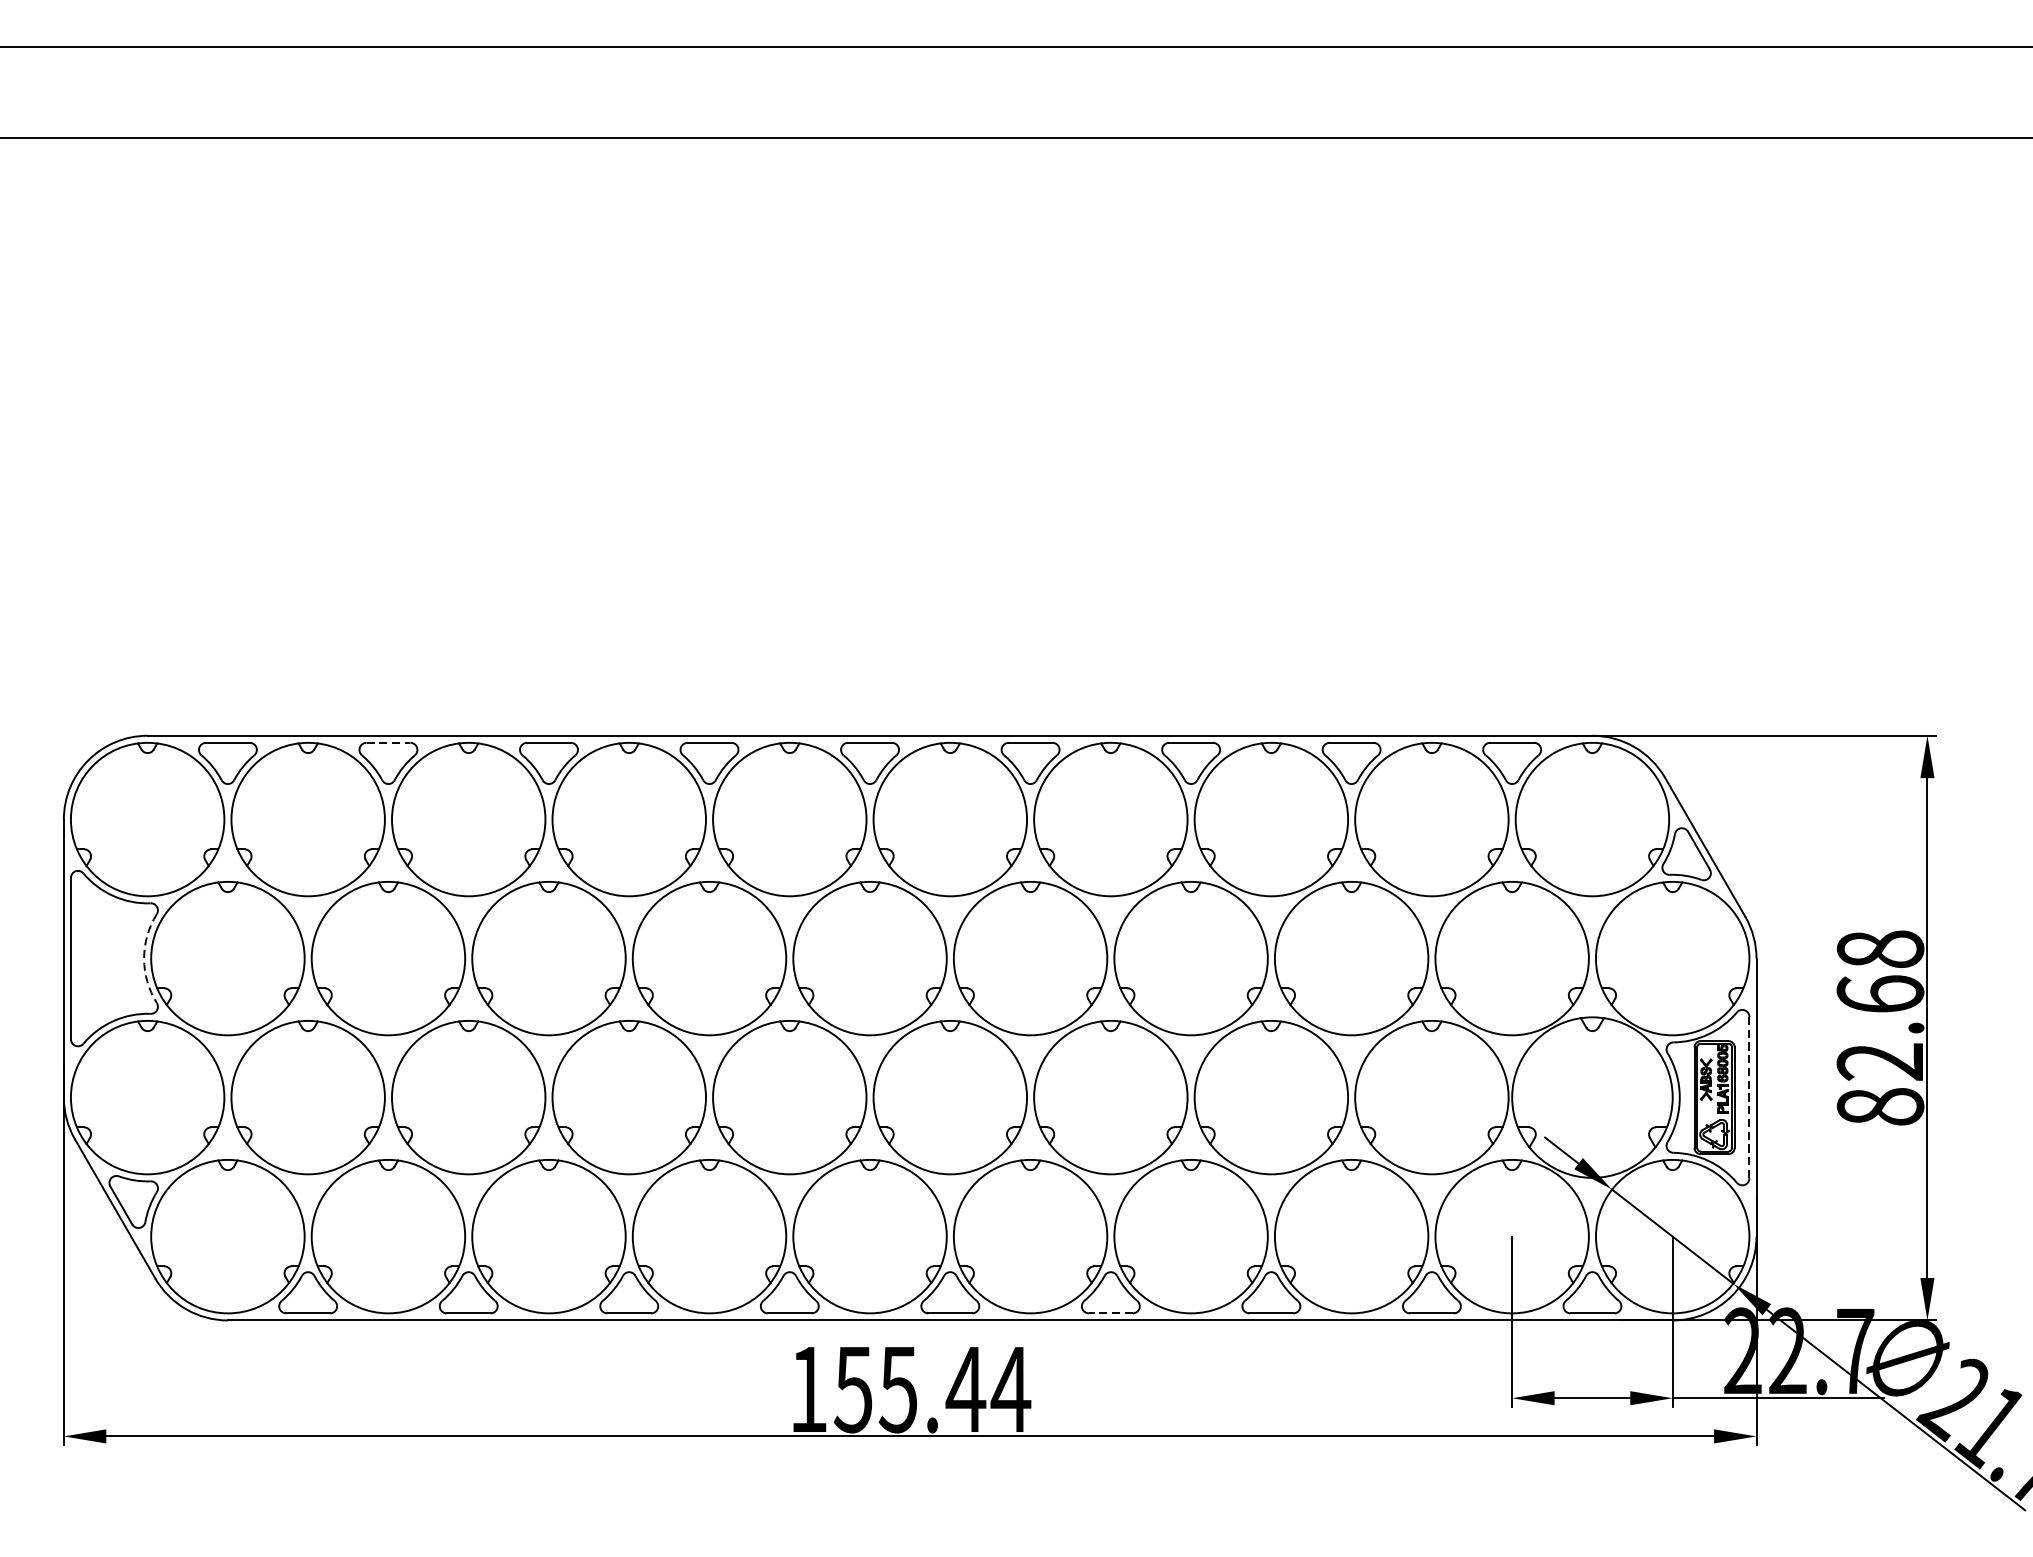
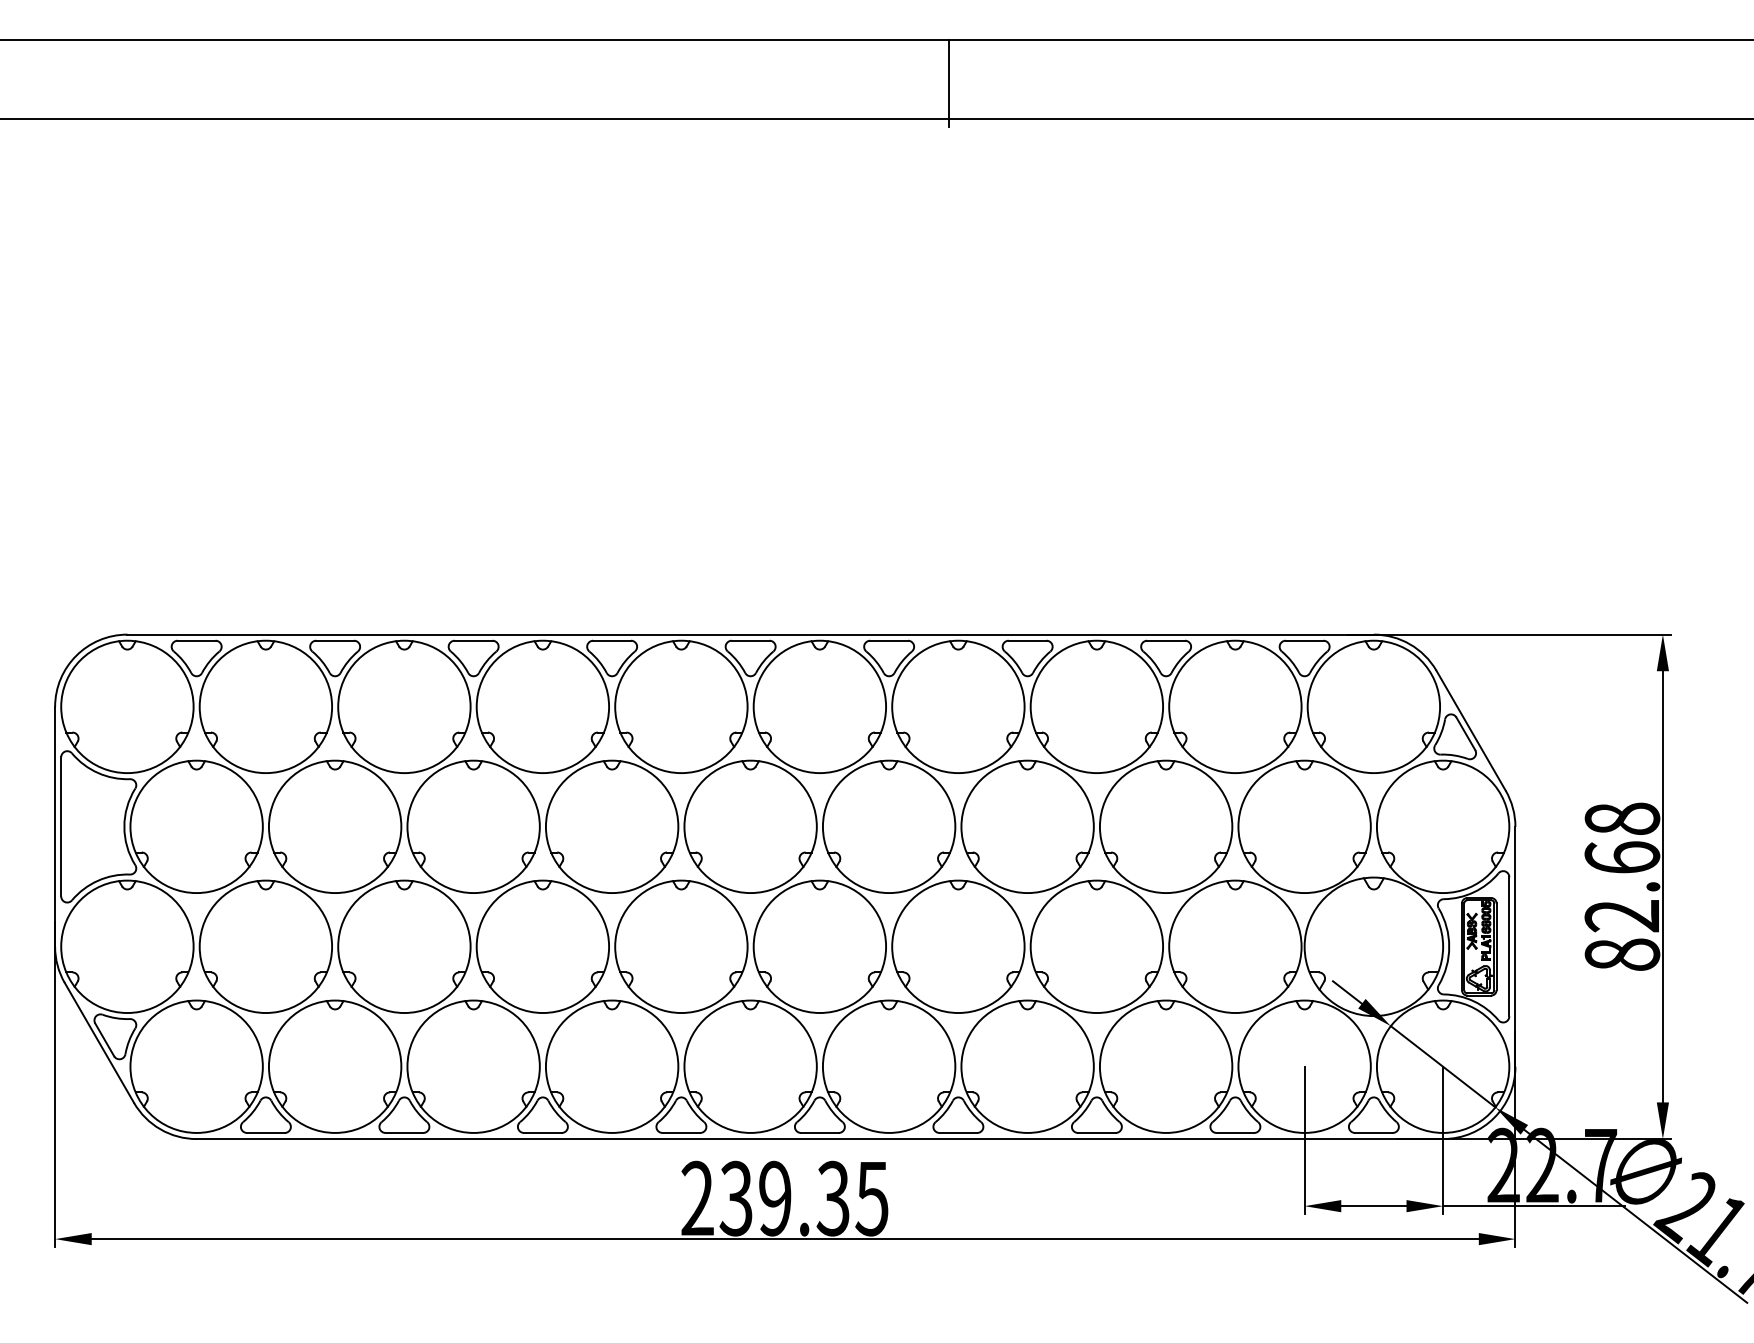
line: (1099, 96) -> (948, 83), added
line: (388, 742) -> (335, 640), dashed -> solid
arc: (144, 958) -> (124, 826), dashed -> solid
line: (1749, 1097) -> (1509, 946), dashed -> solid
line: (1110, 1312) -> (958, 1132), dashed -> solid
text: (910, 1389) -> (785, 1198), 155.44 -> 239.35

